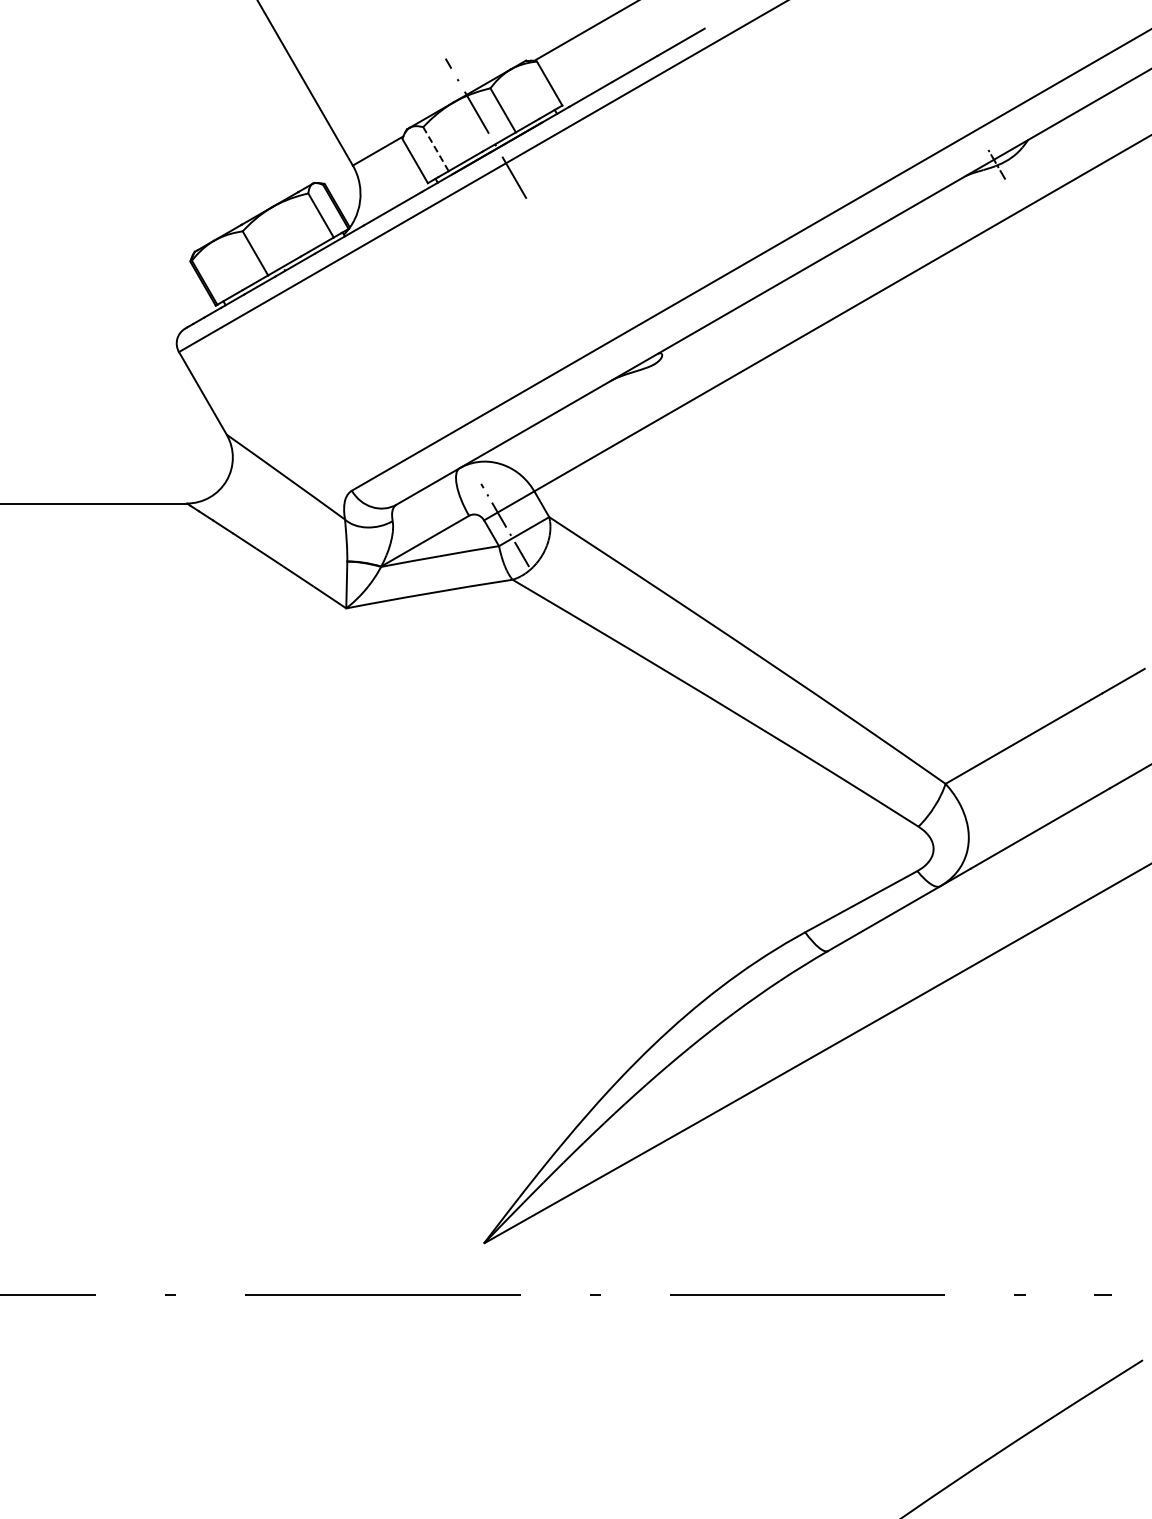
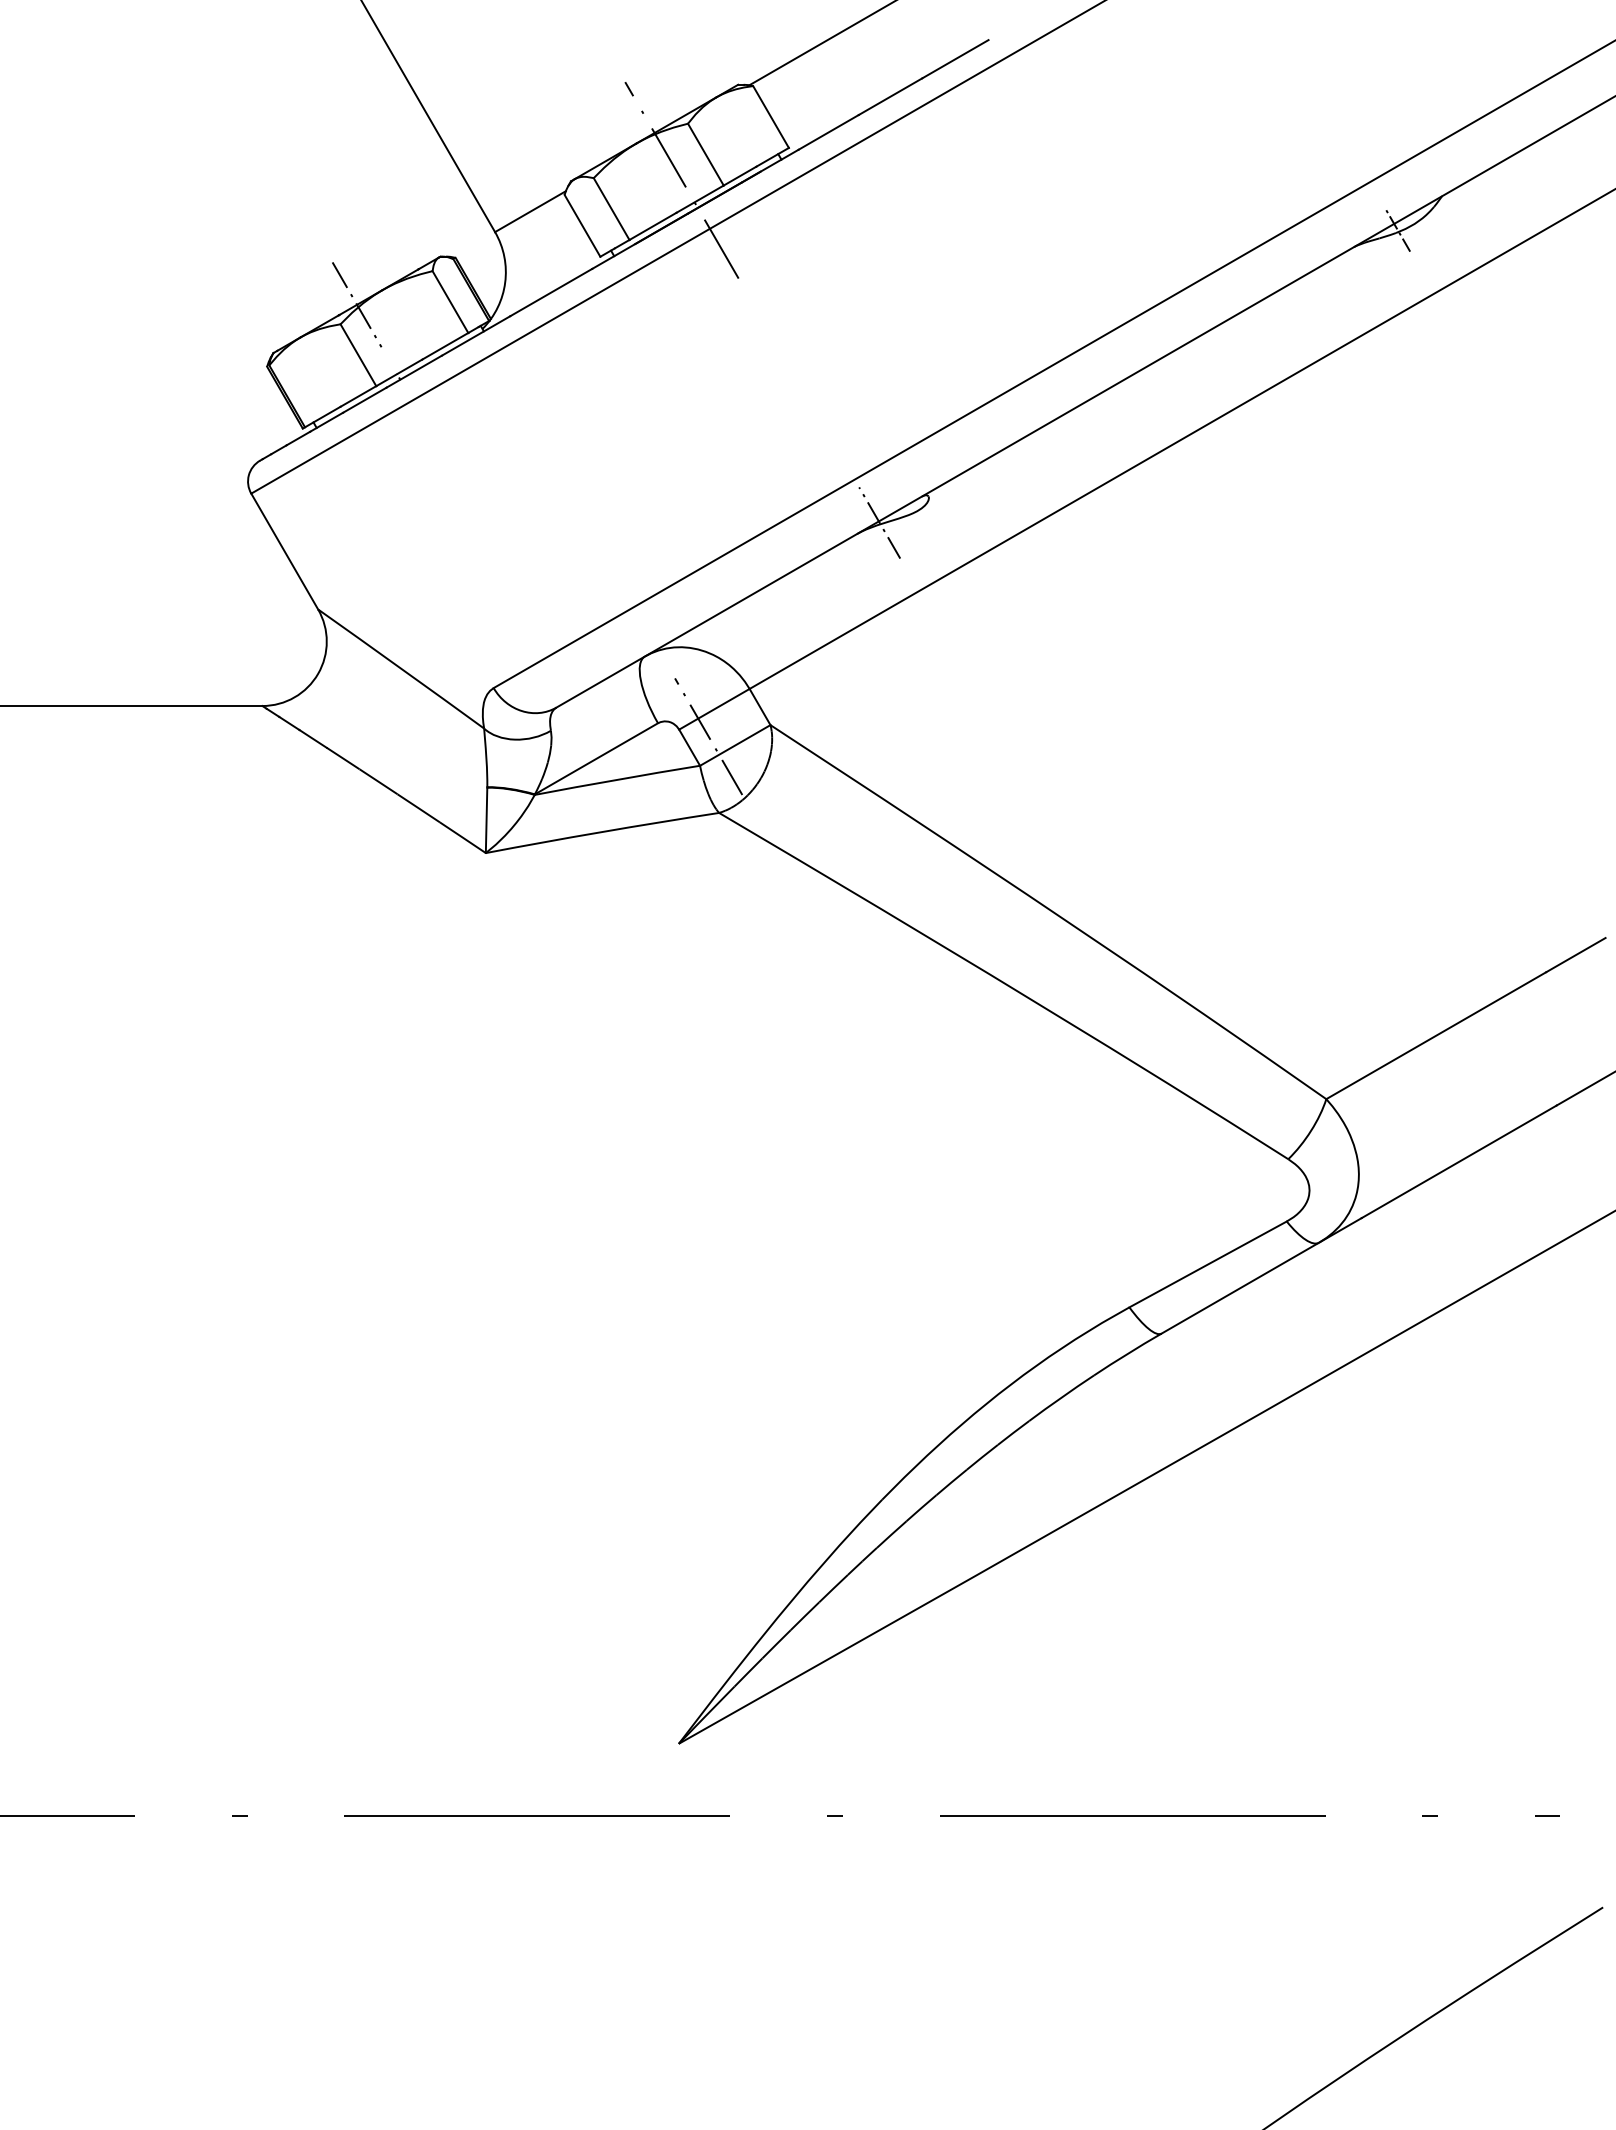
line: (435, 148) -> (610, 208), dashed -> solid
line: (254, 217) -> (357, 304), added
line: (626, 372) -> (878, 522), added

